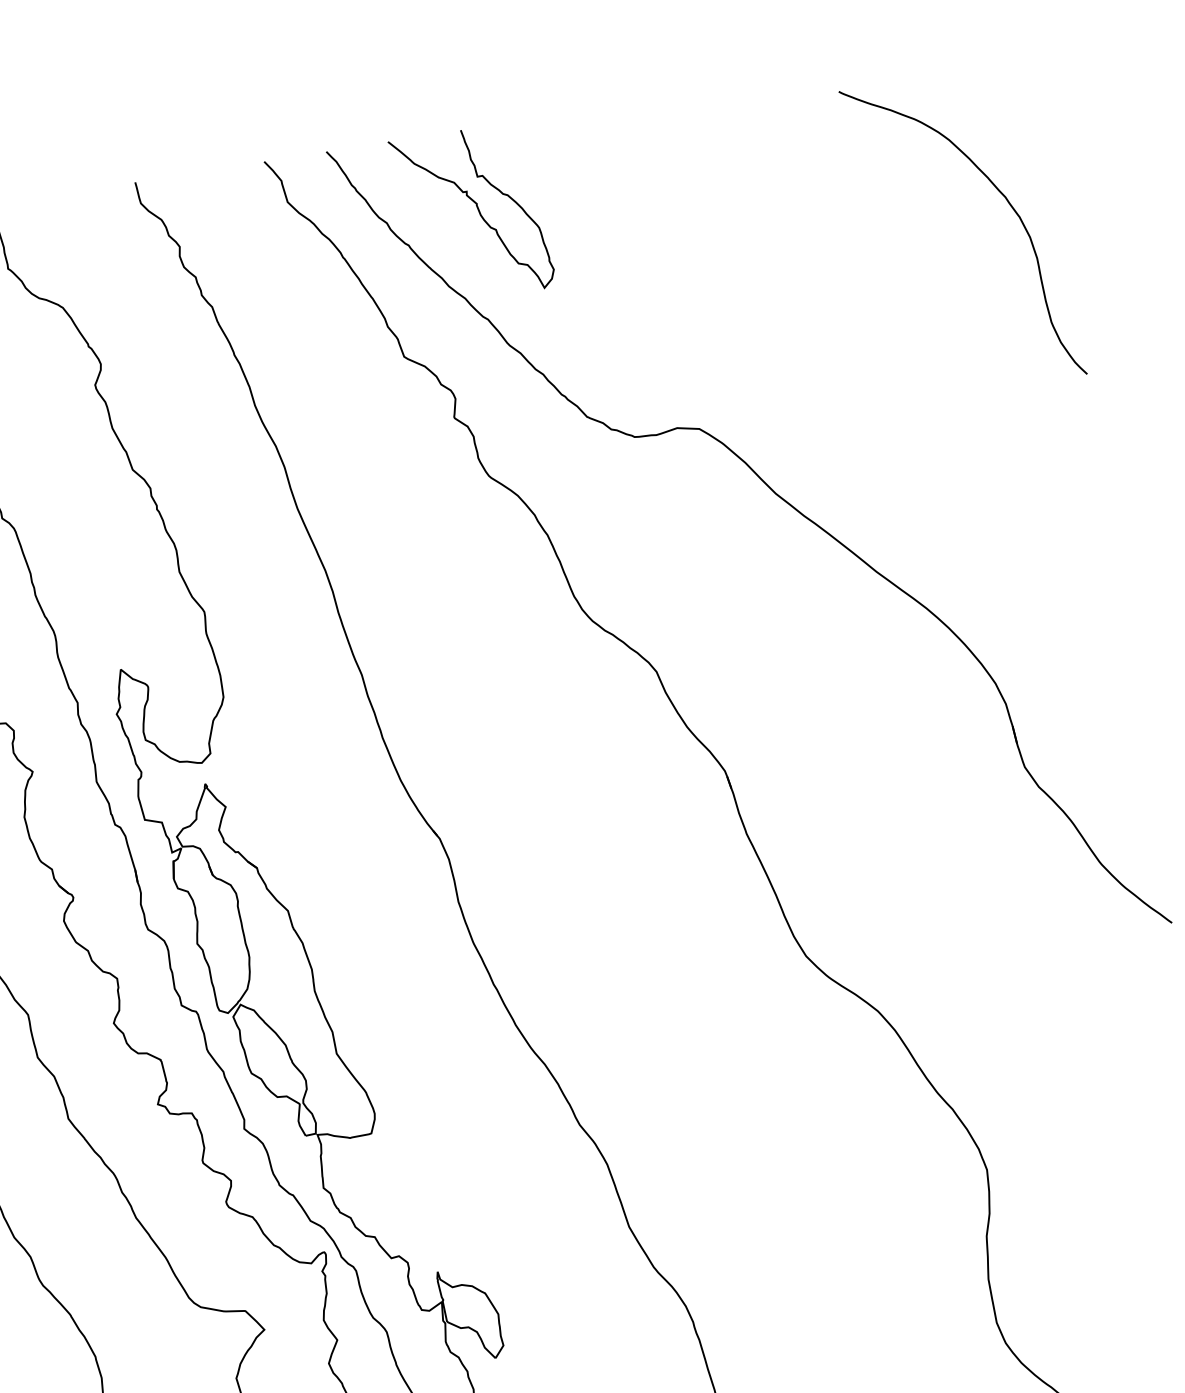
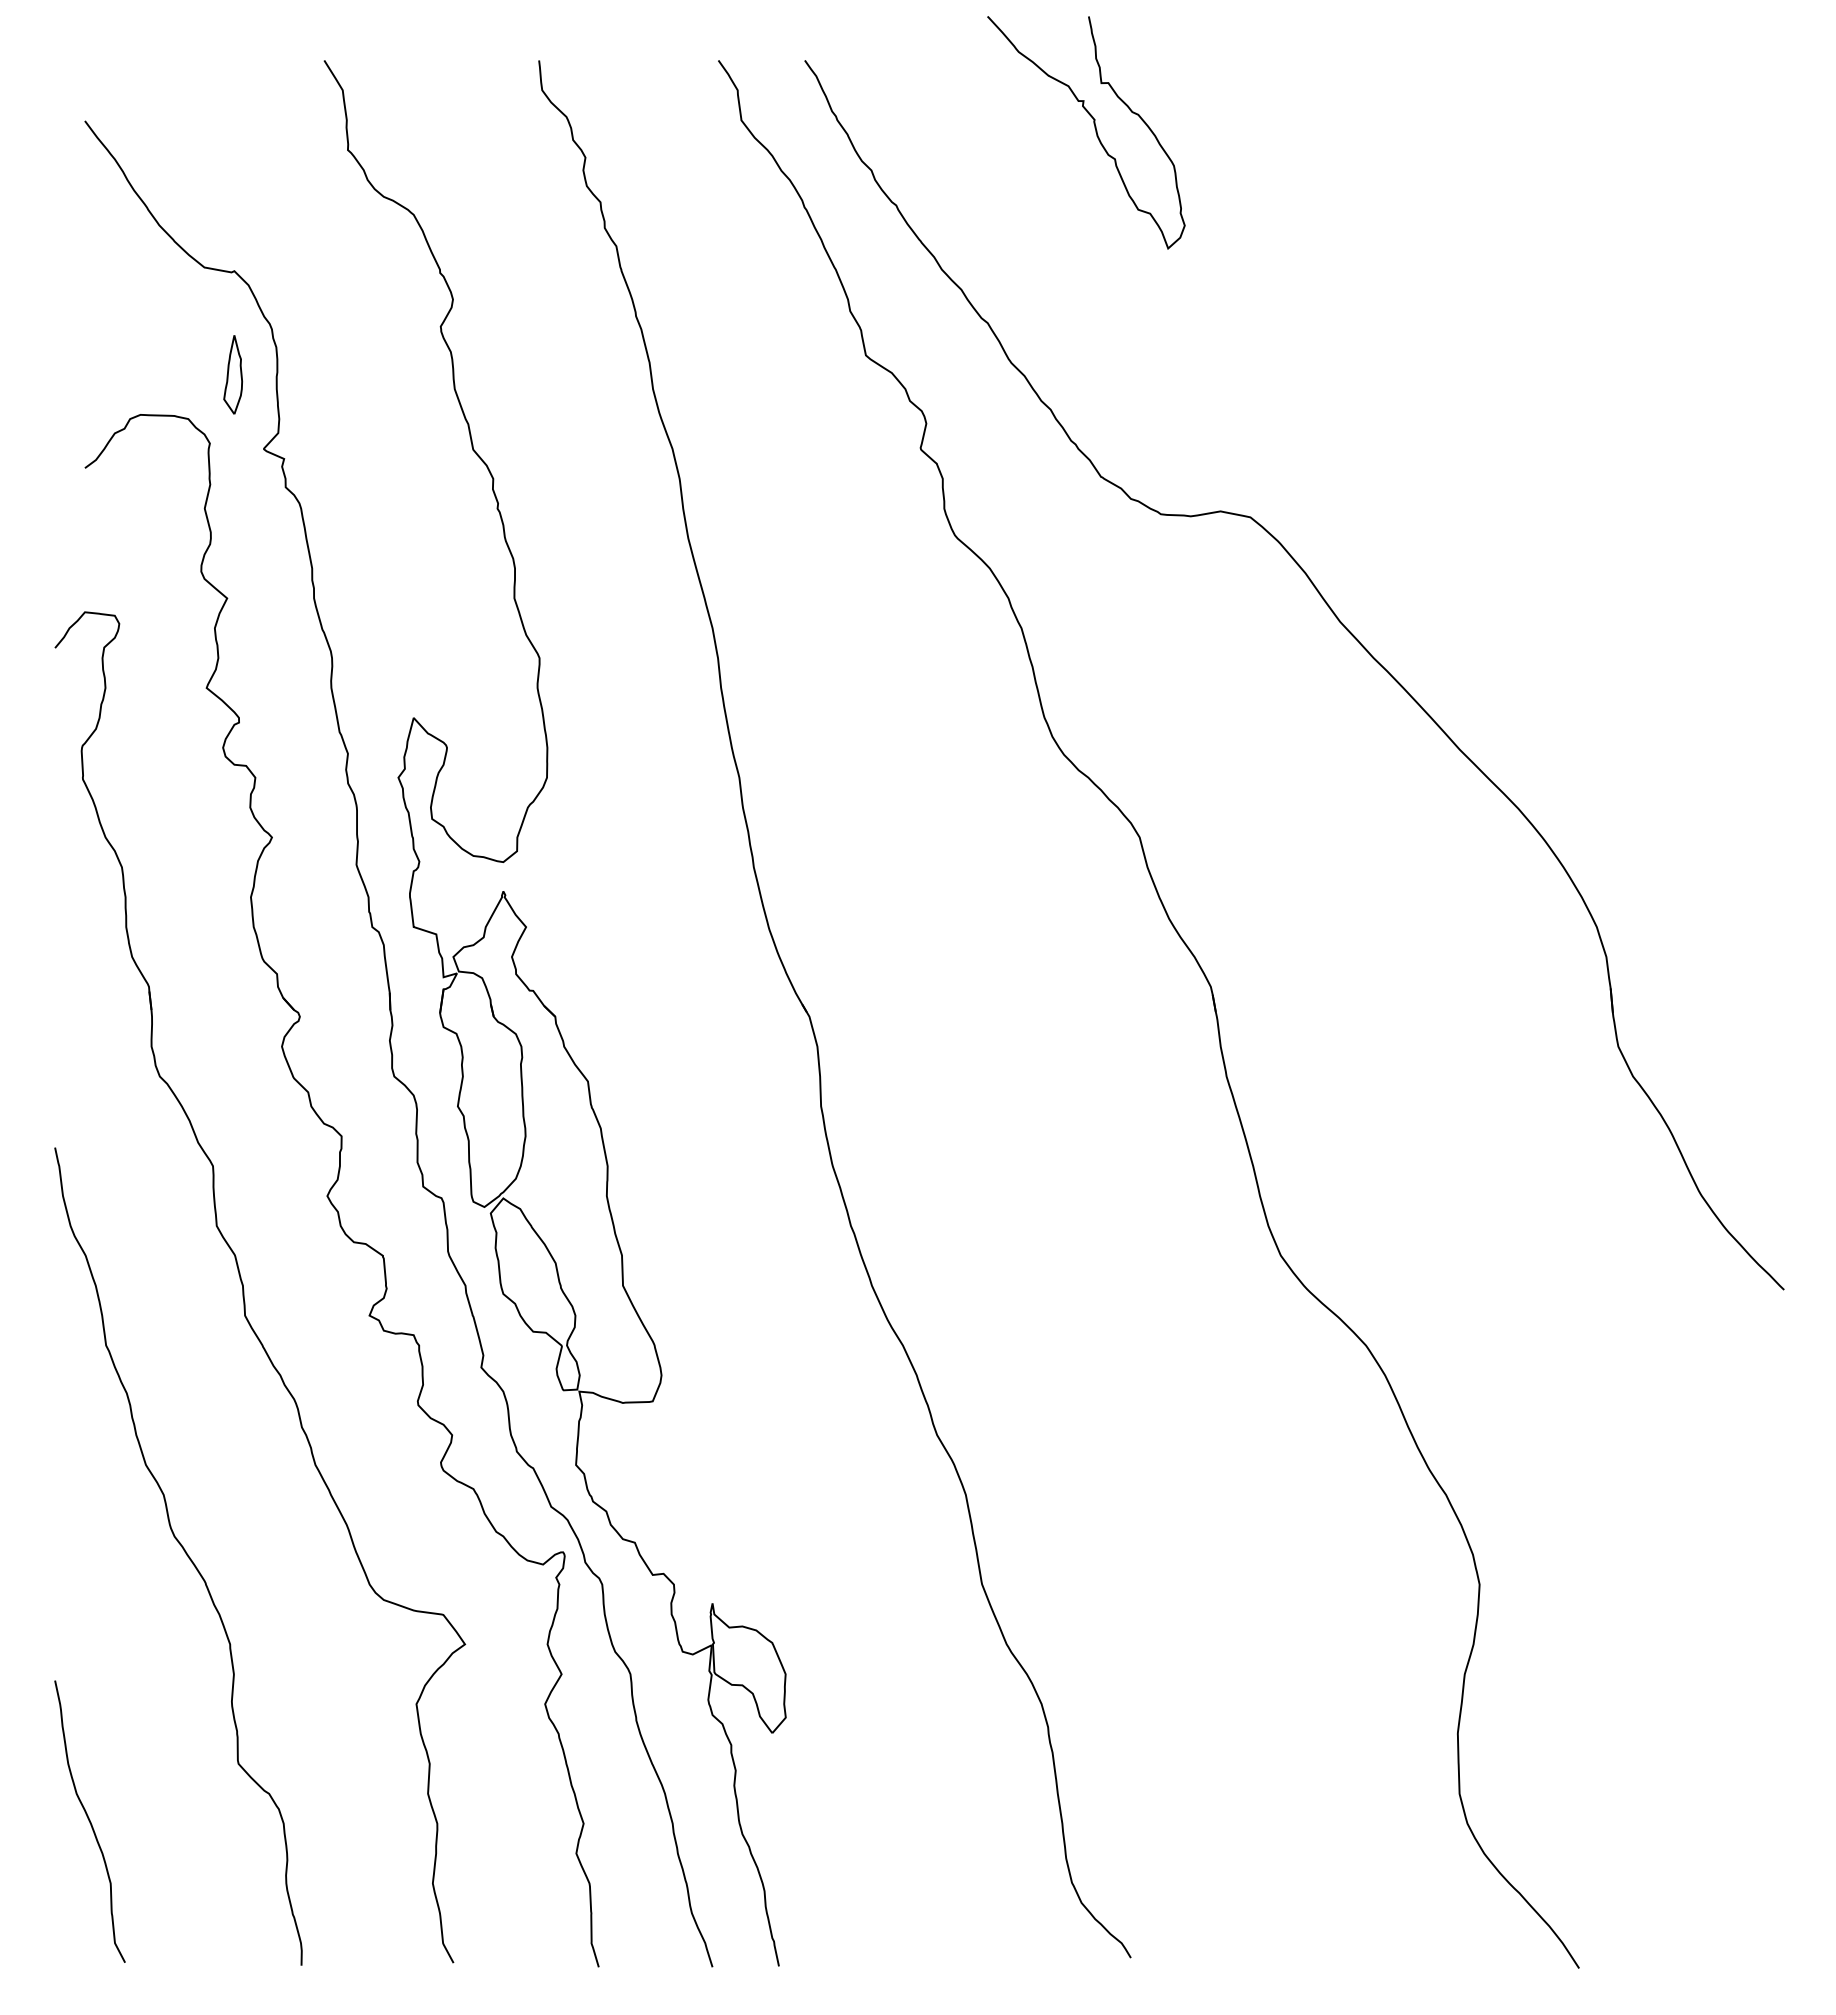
curve: (1007, 201) -> (1717, 276), removed
curve: (477, 210) -> (1094, 128), moved

